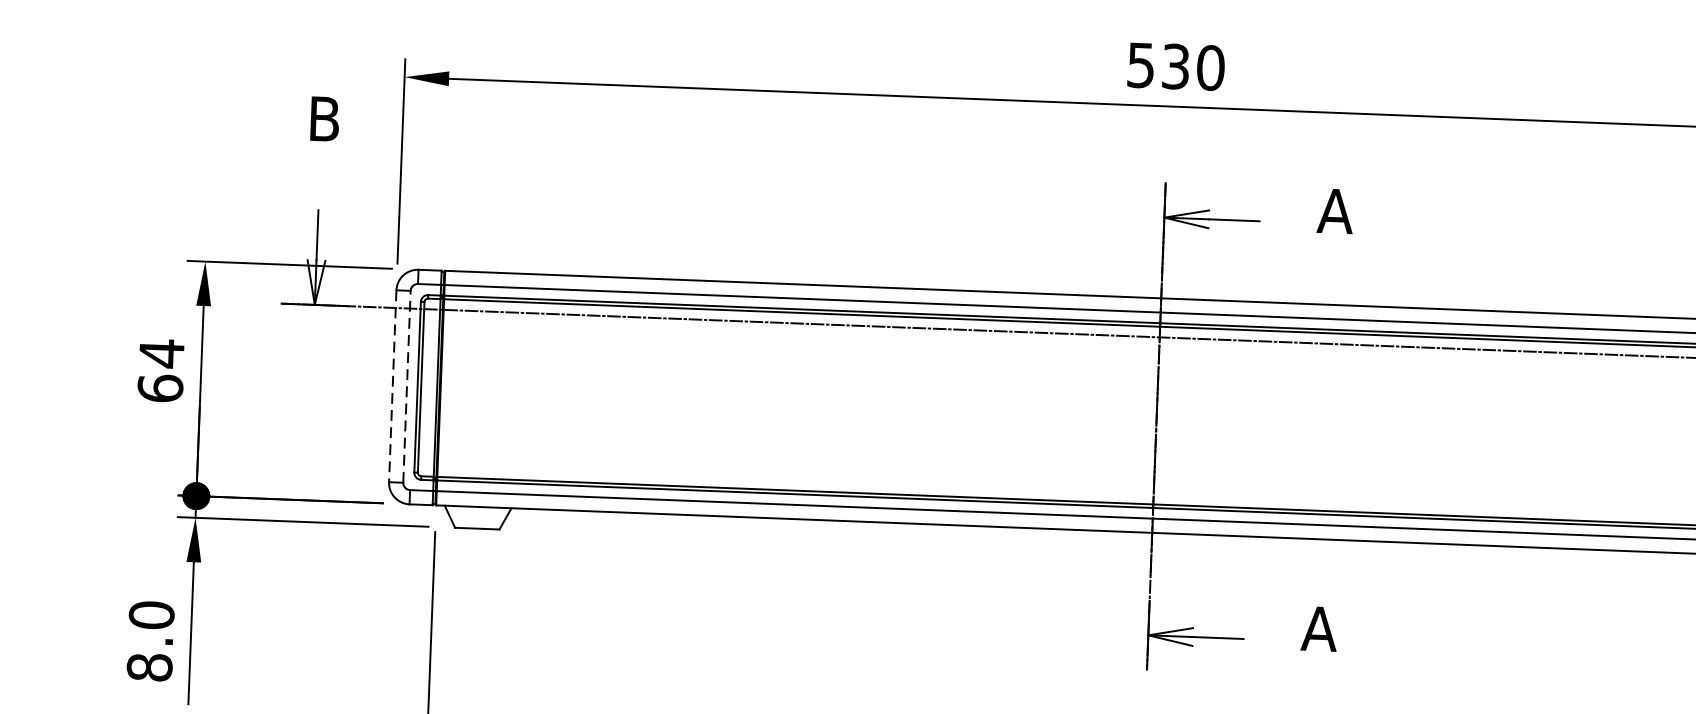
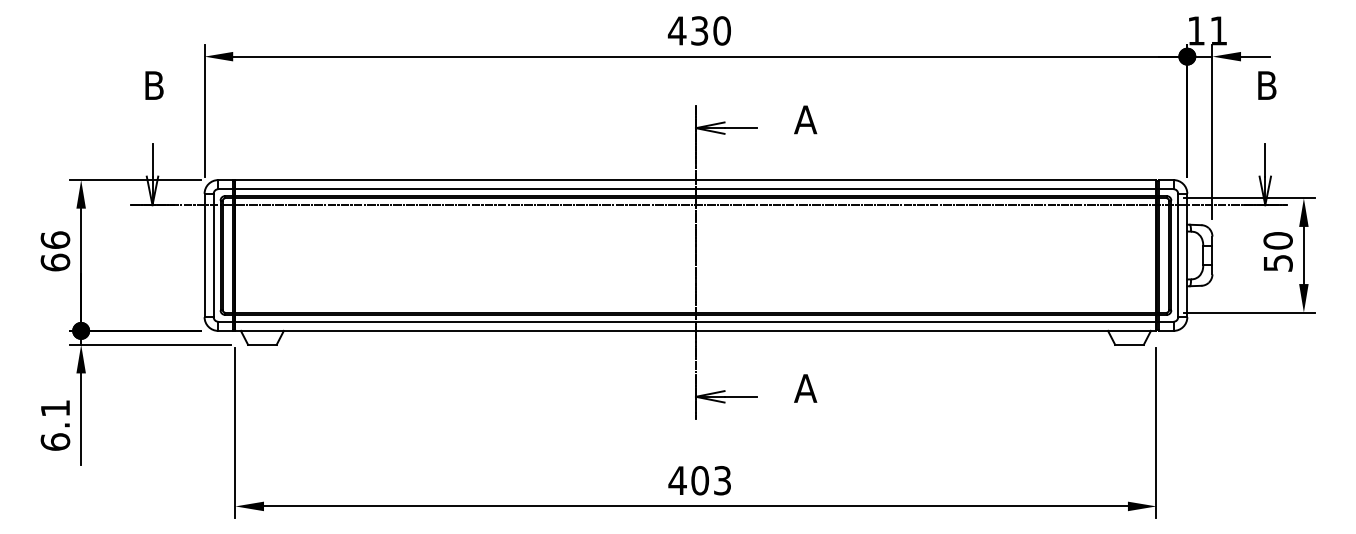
text: (1139, 64) -> (676, 30), 530 -> 430
text: (161, 354) -> (55, 240), 64 -> 66
line: (392, 386) -> (204, 255), dashed -> solid
line: (406, 386) -> (213, 255), dashed -> solid
text: (150, 640) -> (55, 424), 8.0 -> 6.1

